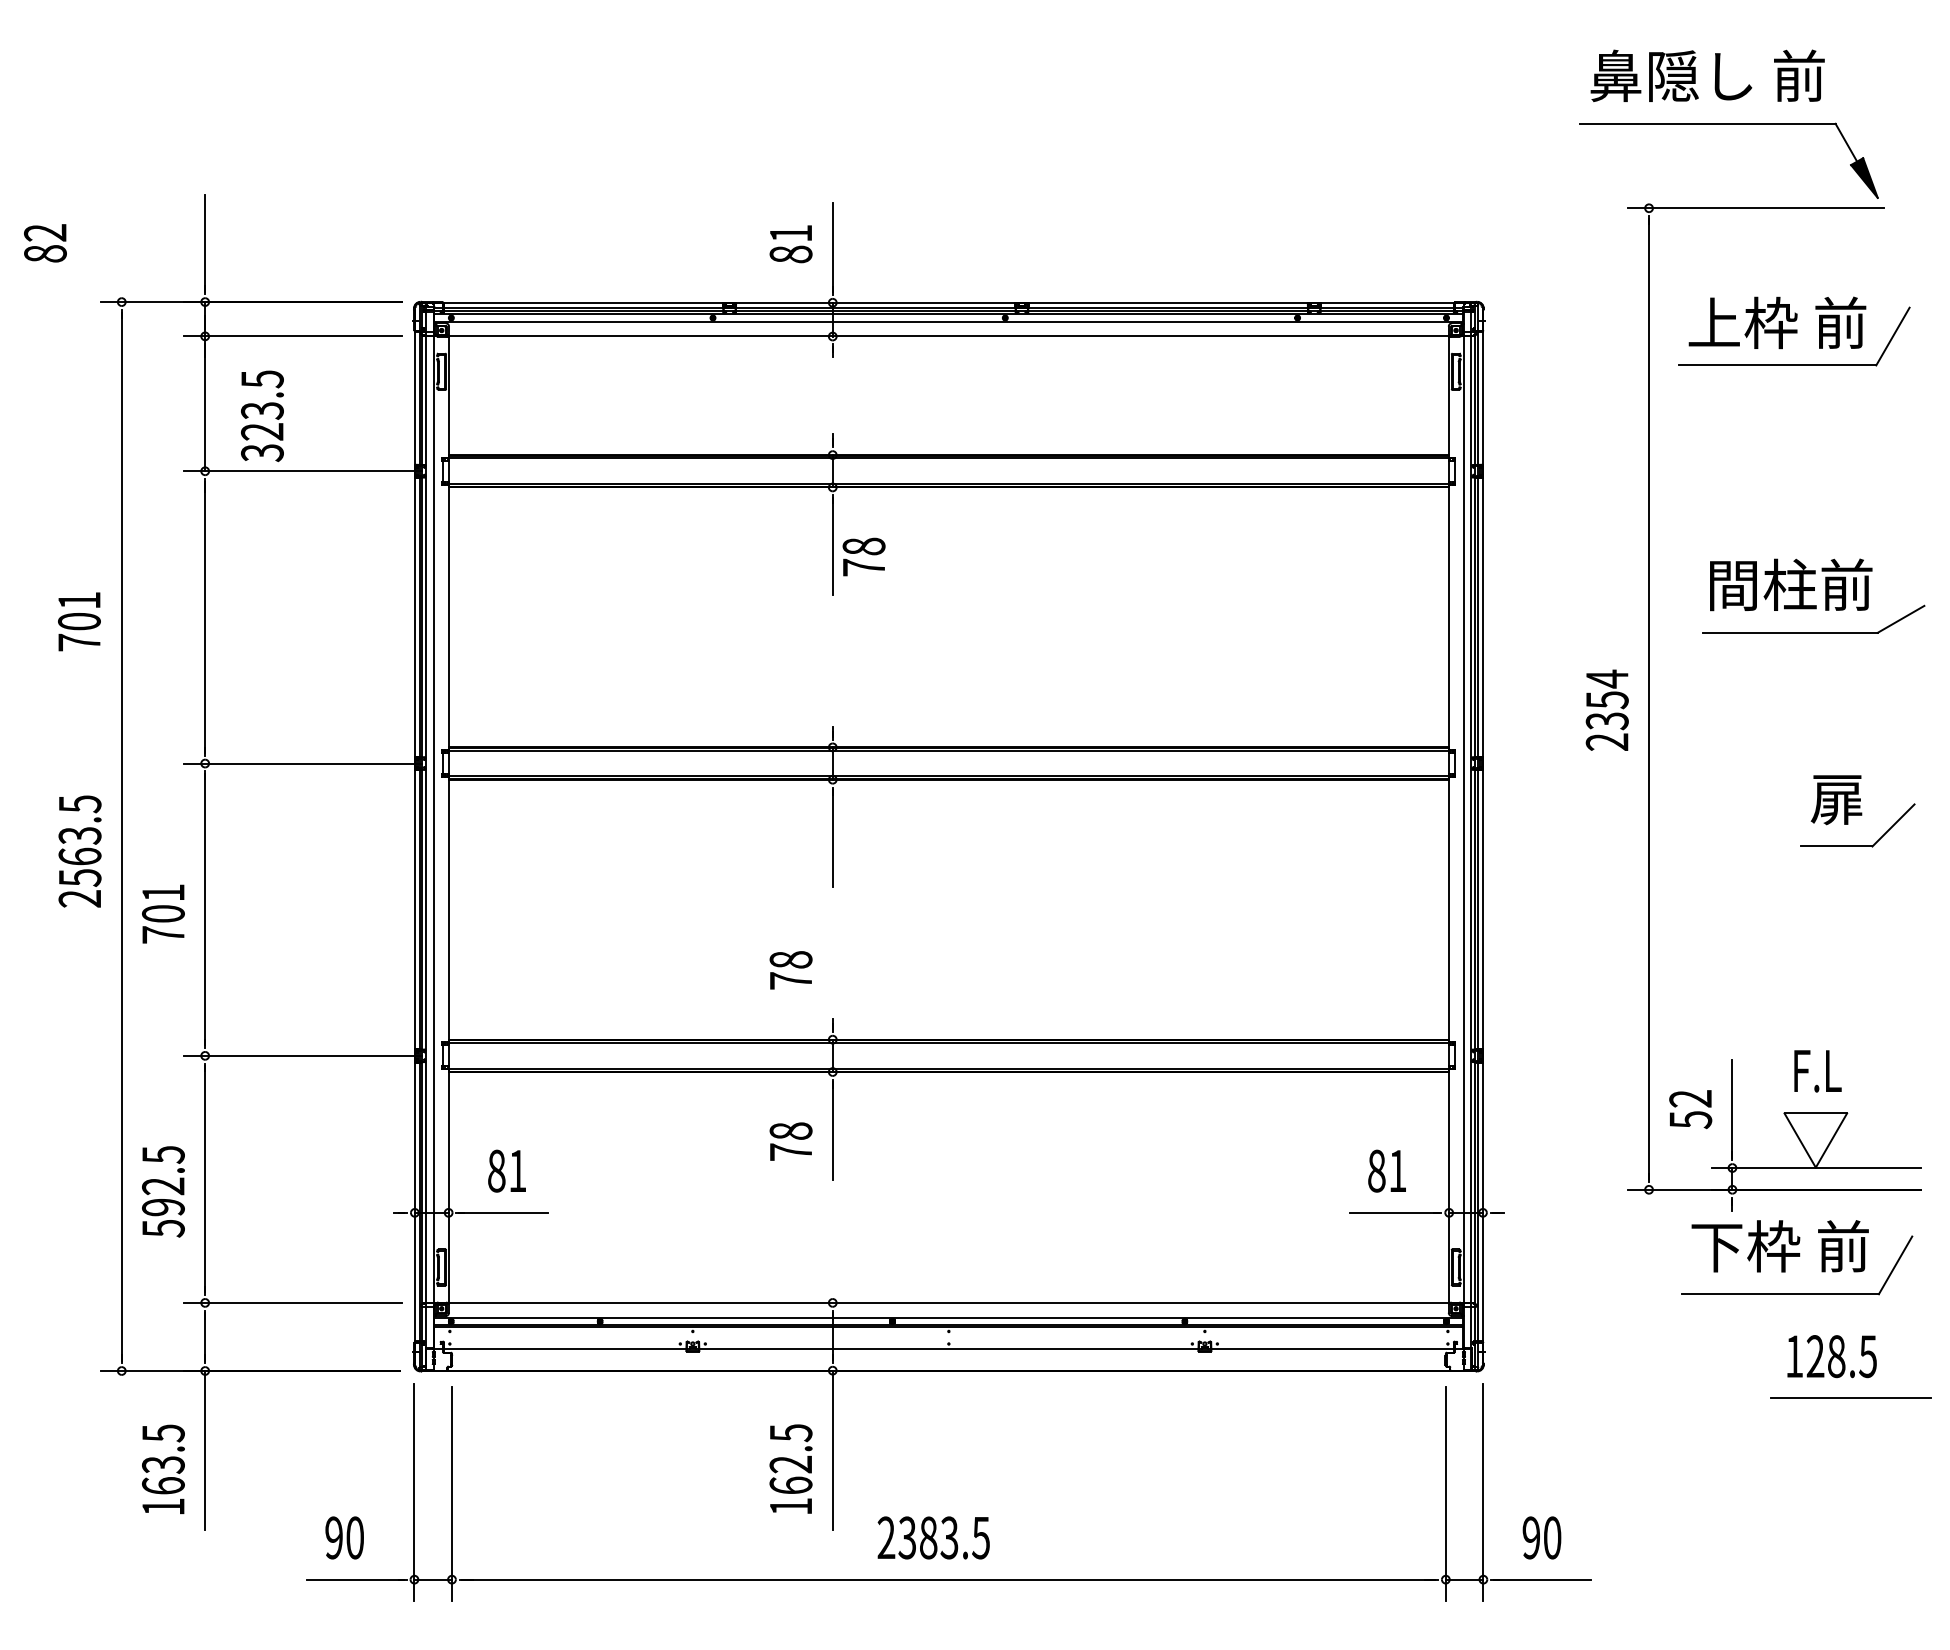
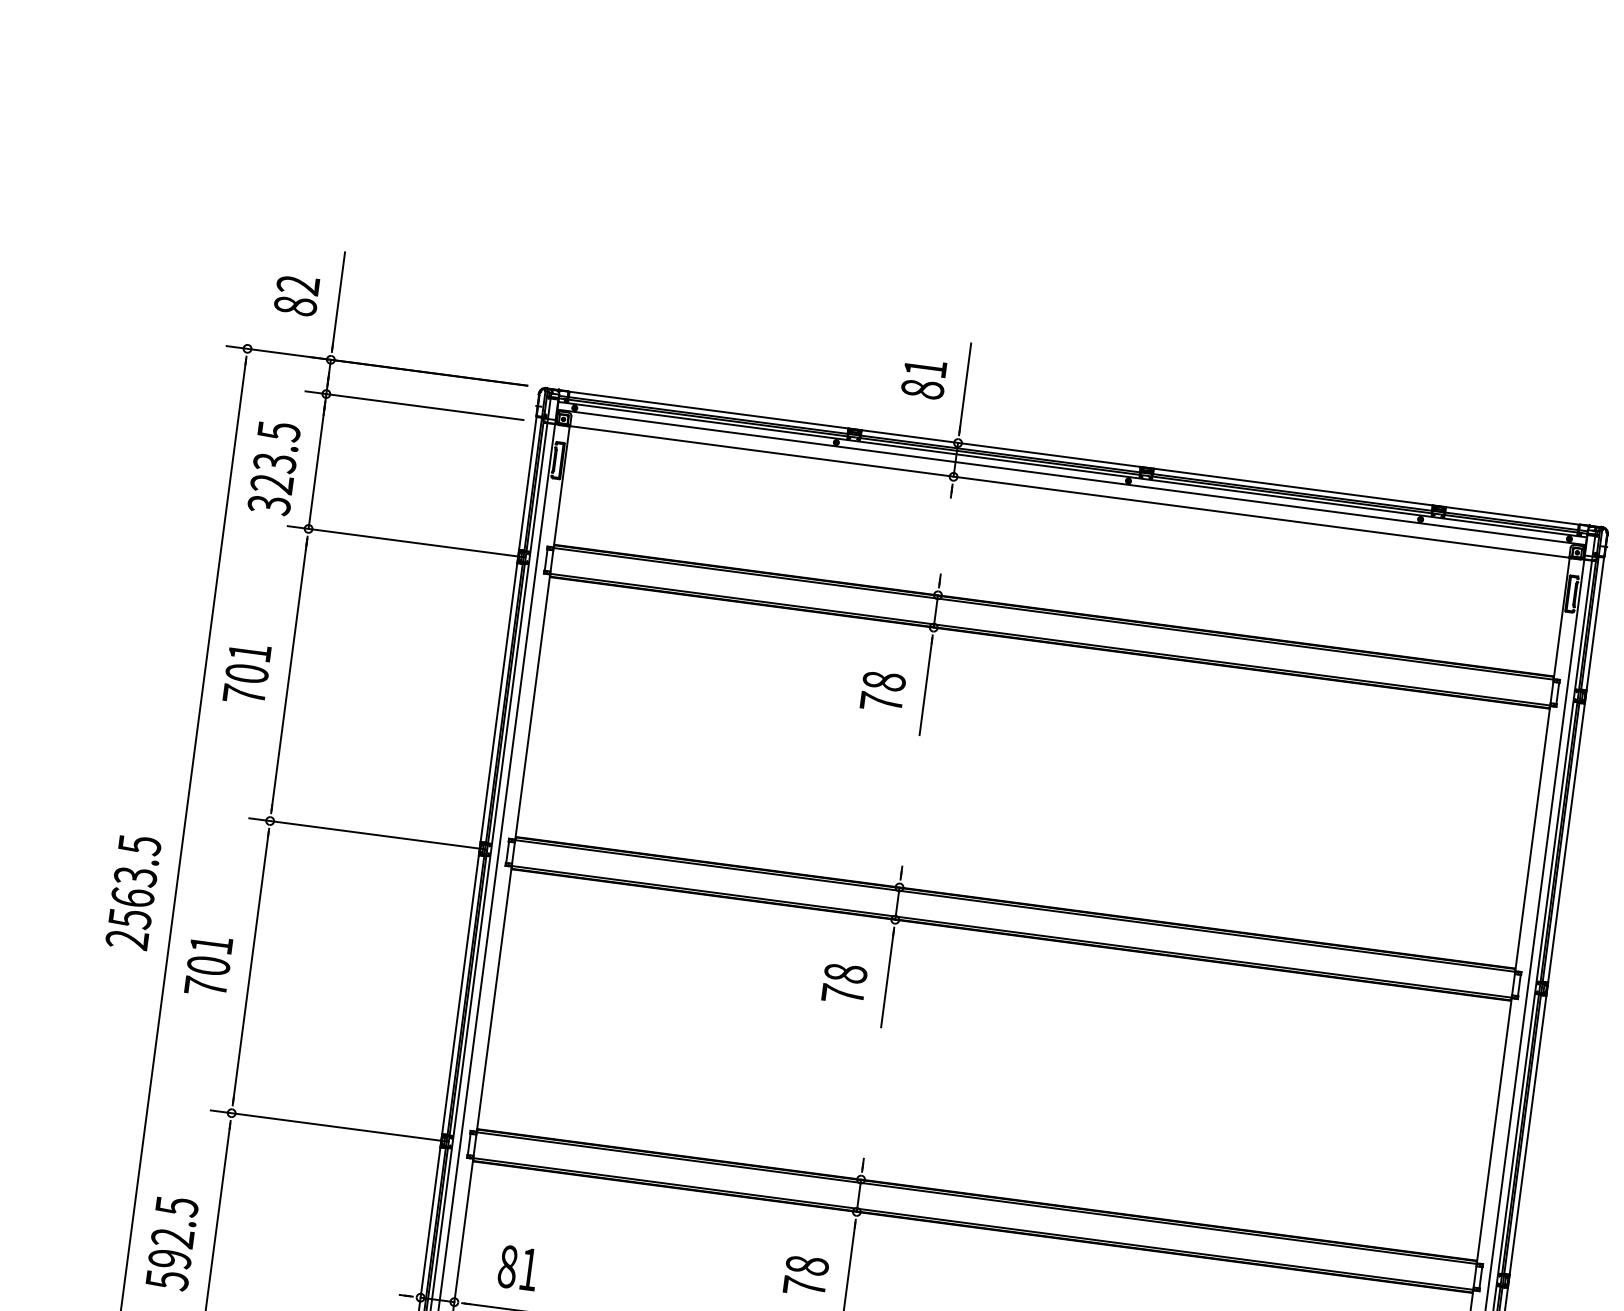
text: (45, 243) -> (296, 295), moved
text: (262, 416) -> (274, 468), moved
text: (863, 556) -> (882, 691), moved
text: (79, 621) -> (247, 673), moved
text: (790, 970) -> (843, 983), moved

